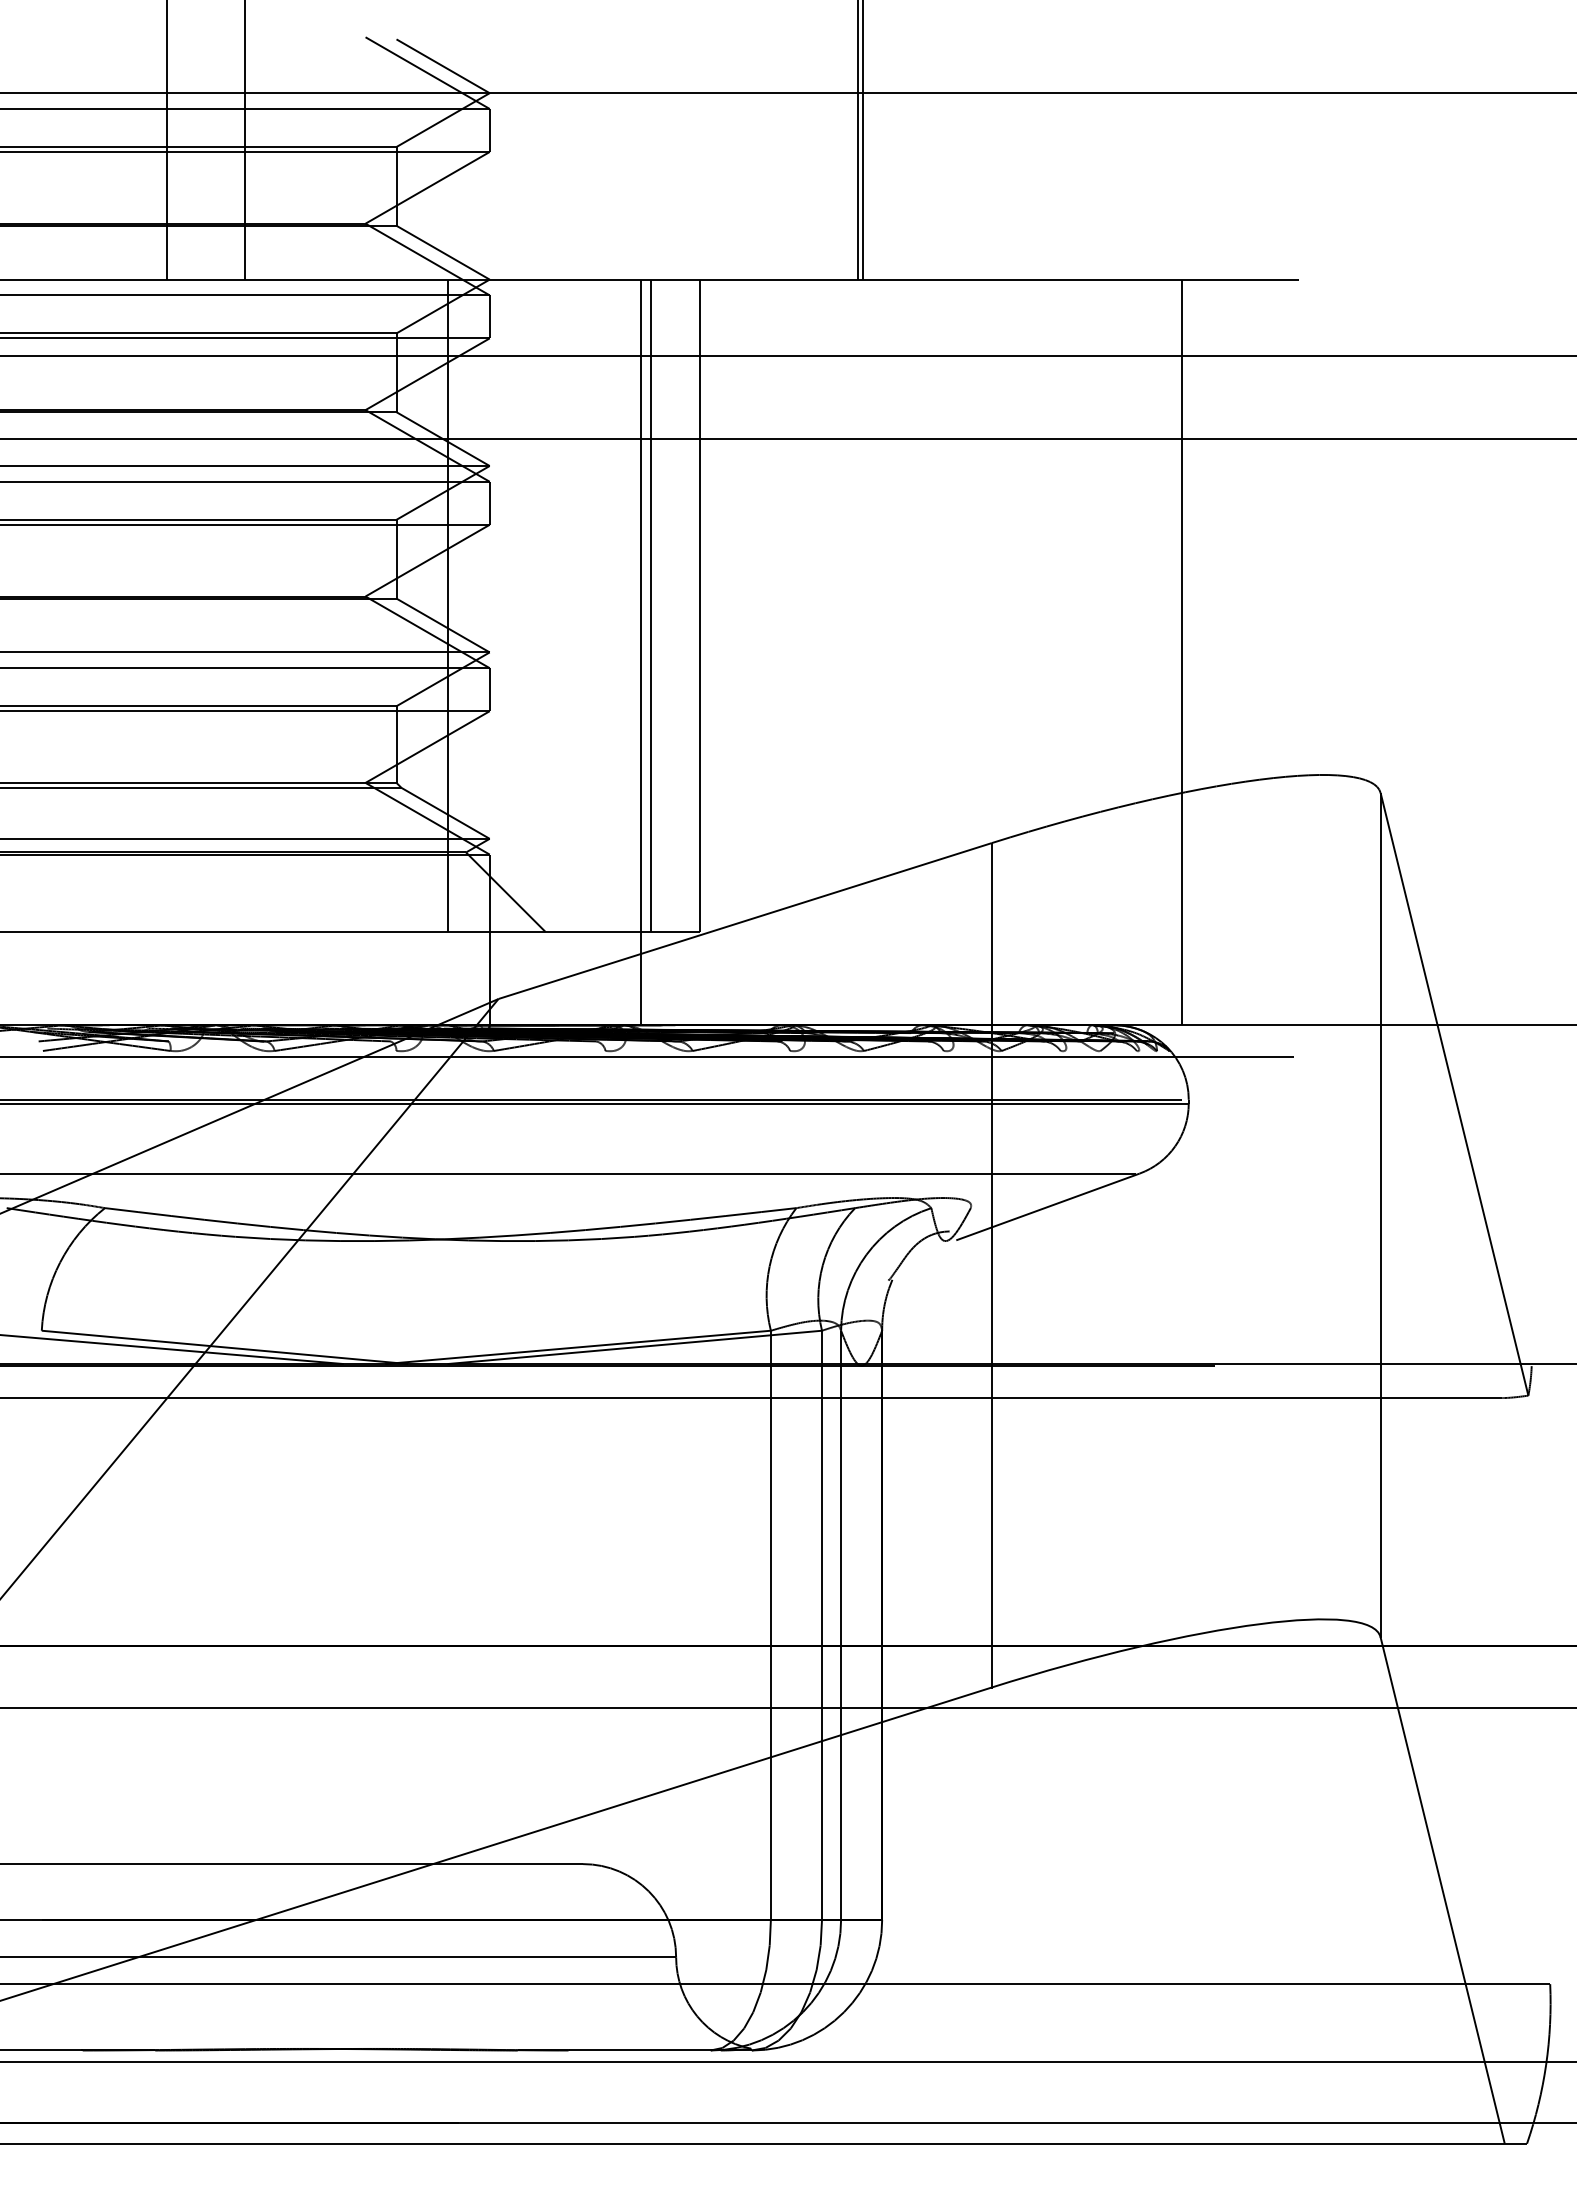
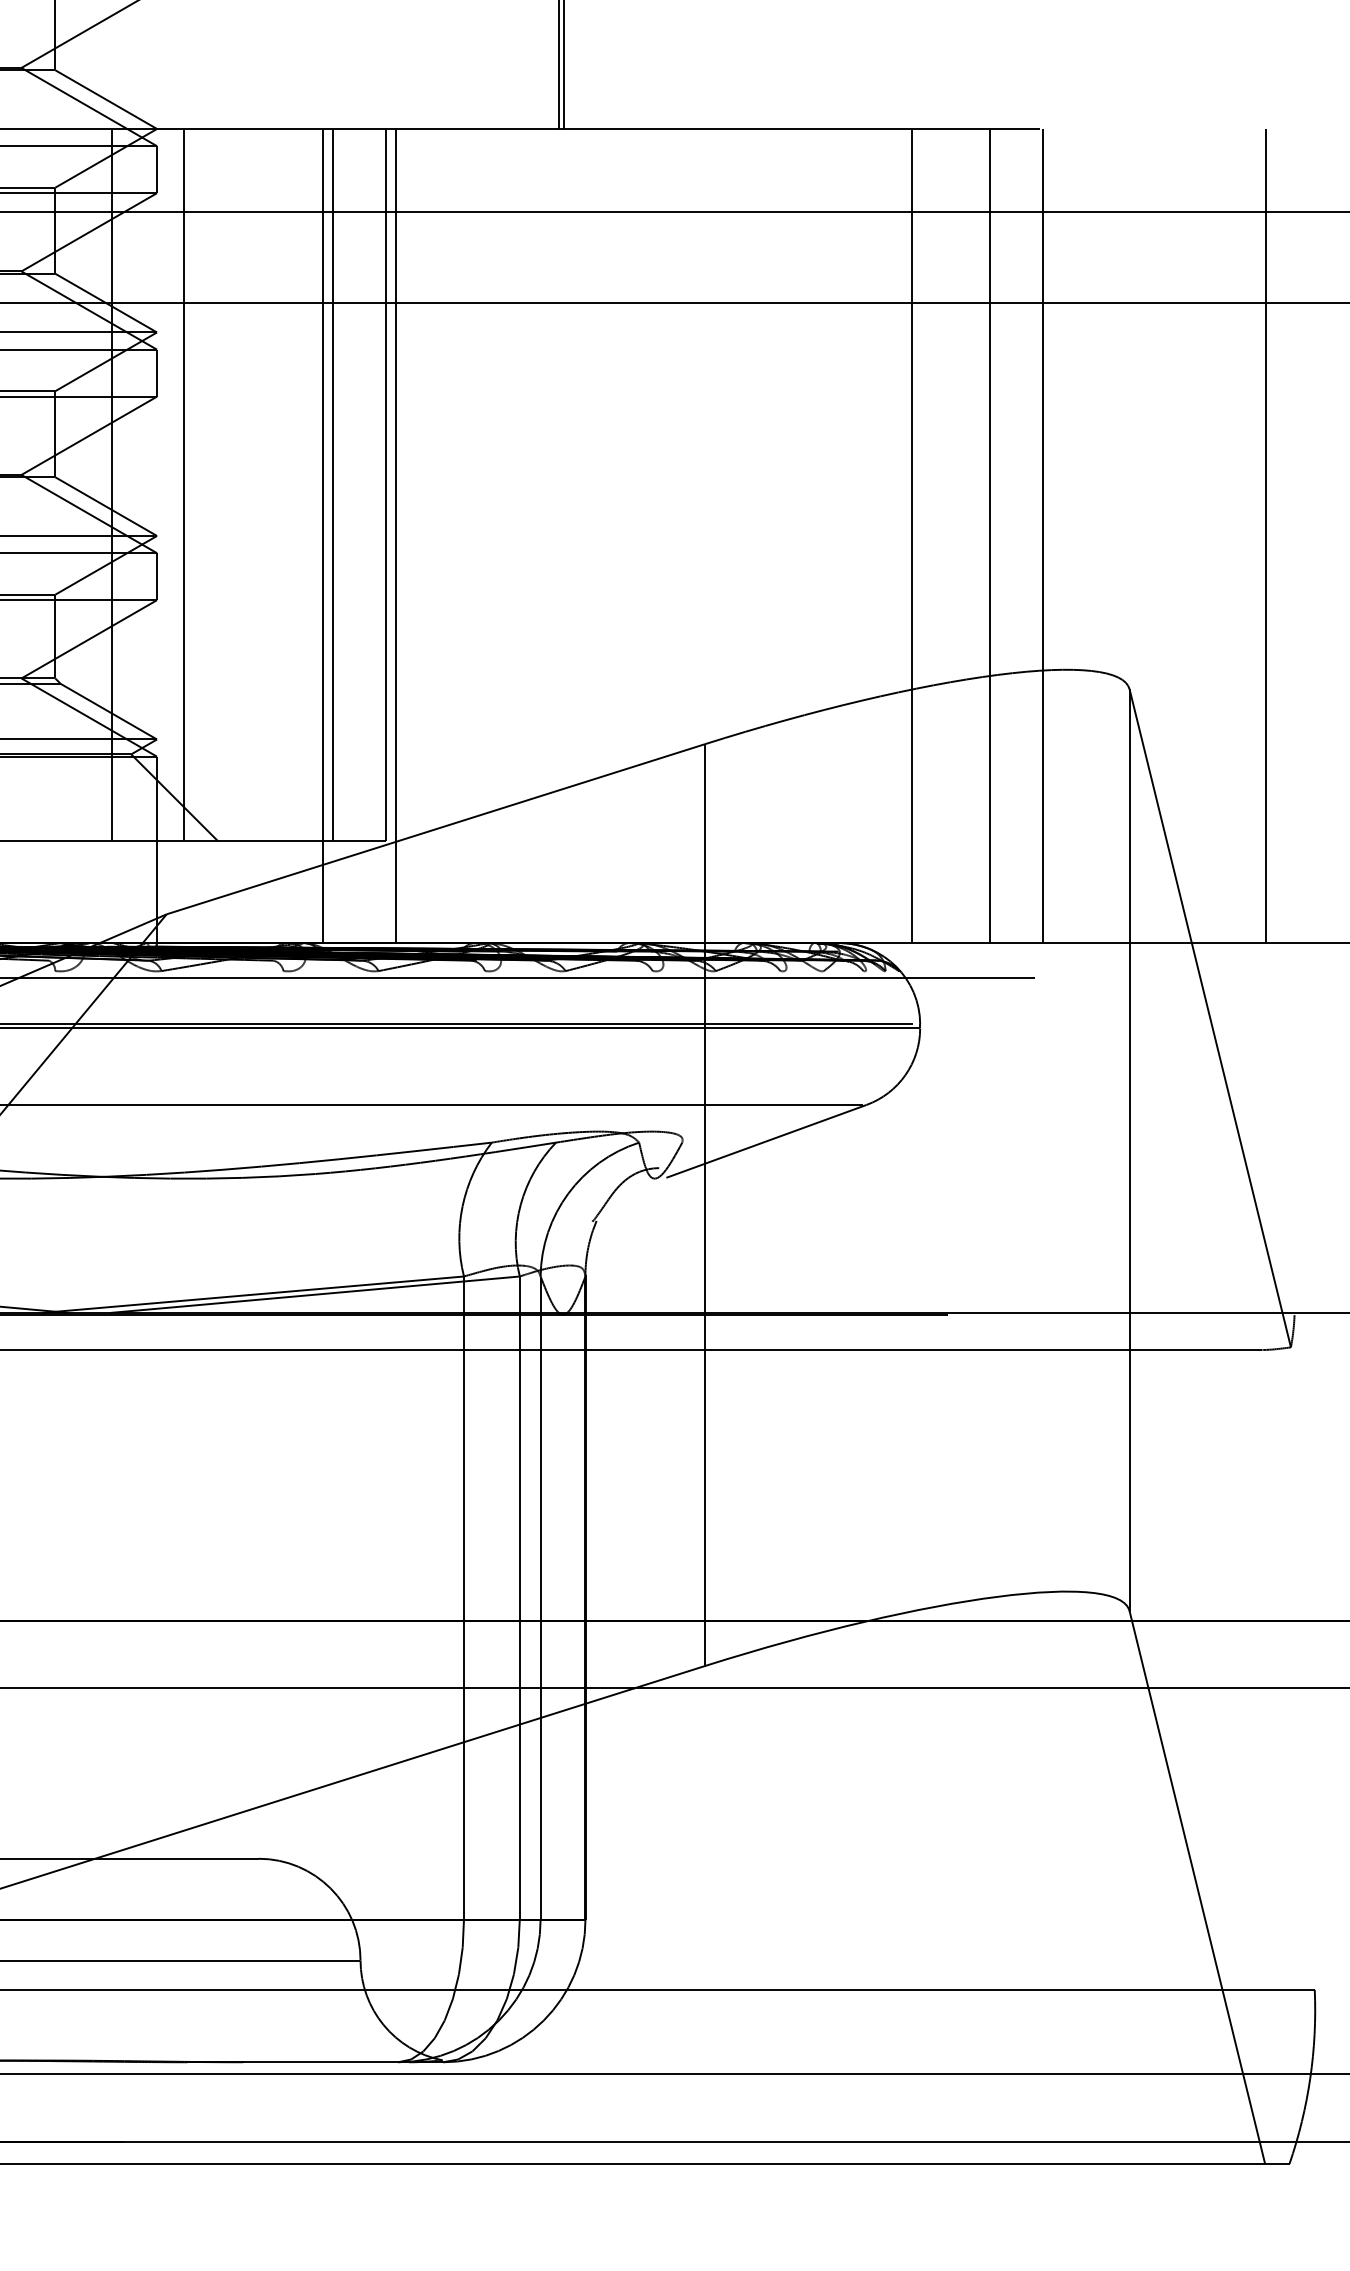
line: (514, 605) -> (184, 484), added
line: (708, 652) -> (395, 536), added
line: (1252, 652) -> (989, 536), added
line: (1301, 652) -> (1043, 536), added
line: (1505, 652) -> (1265, 536), added

